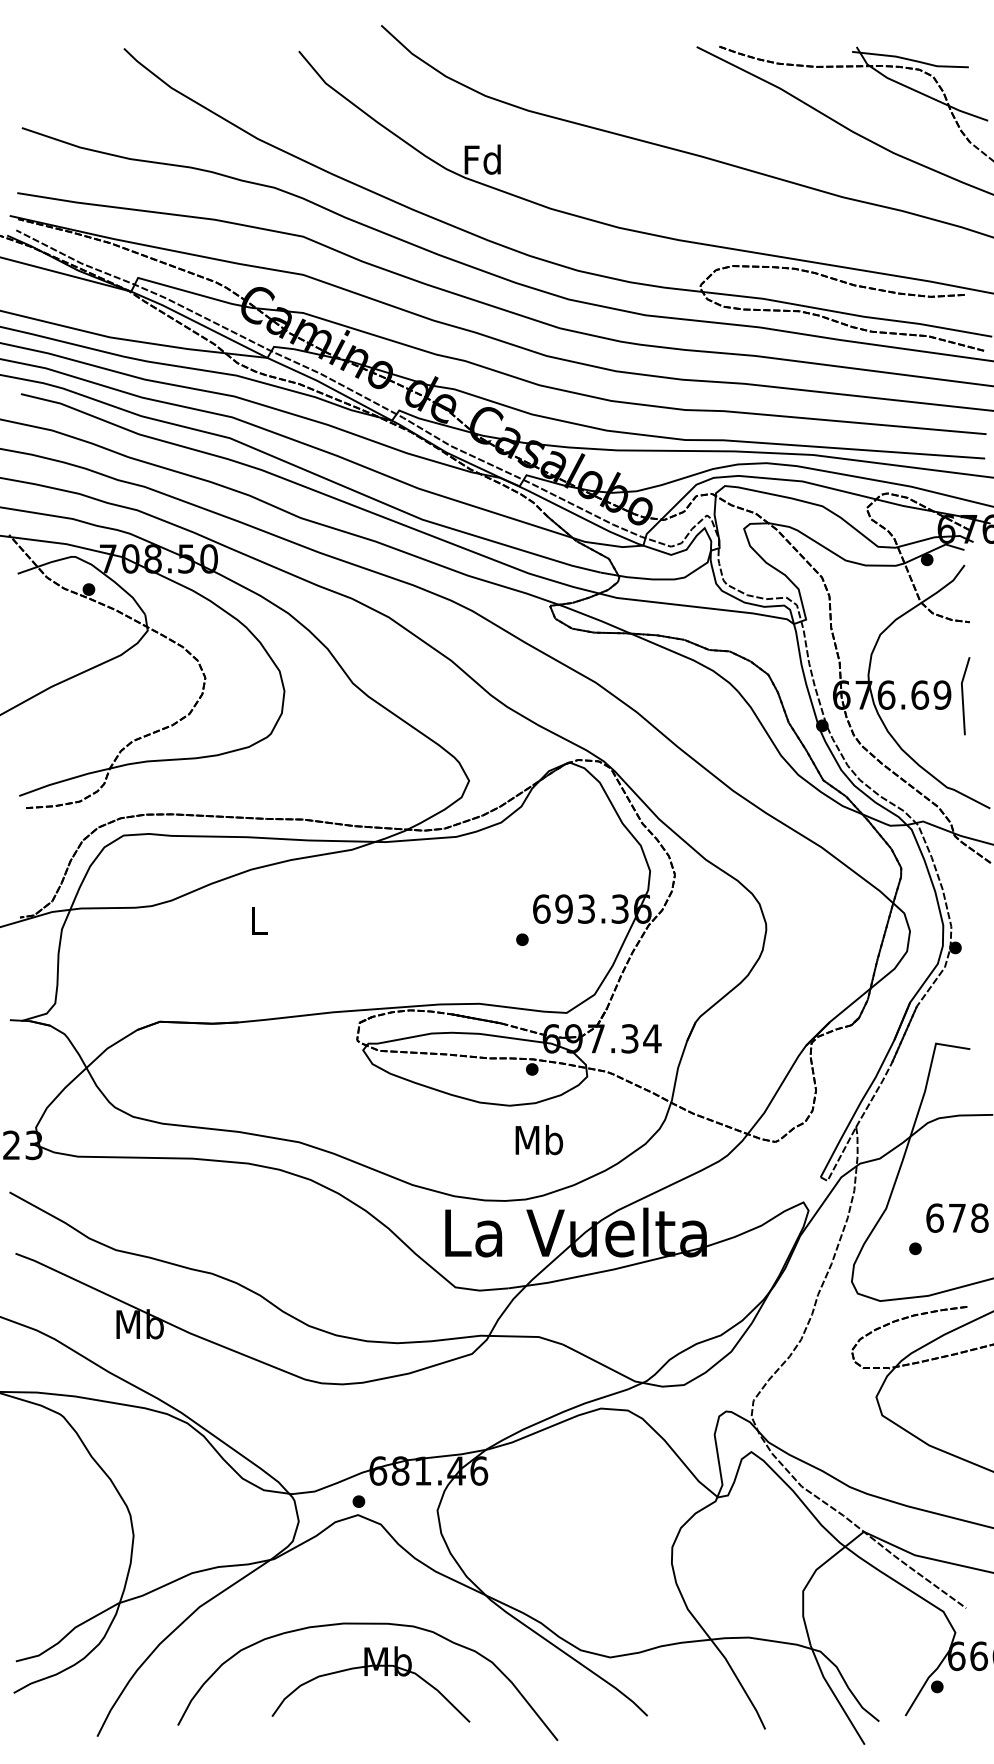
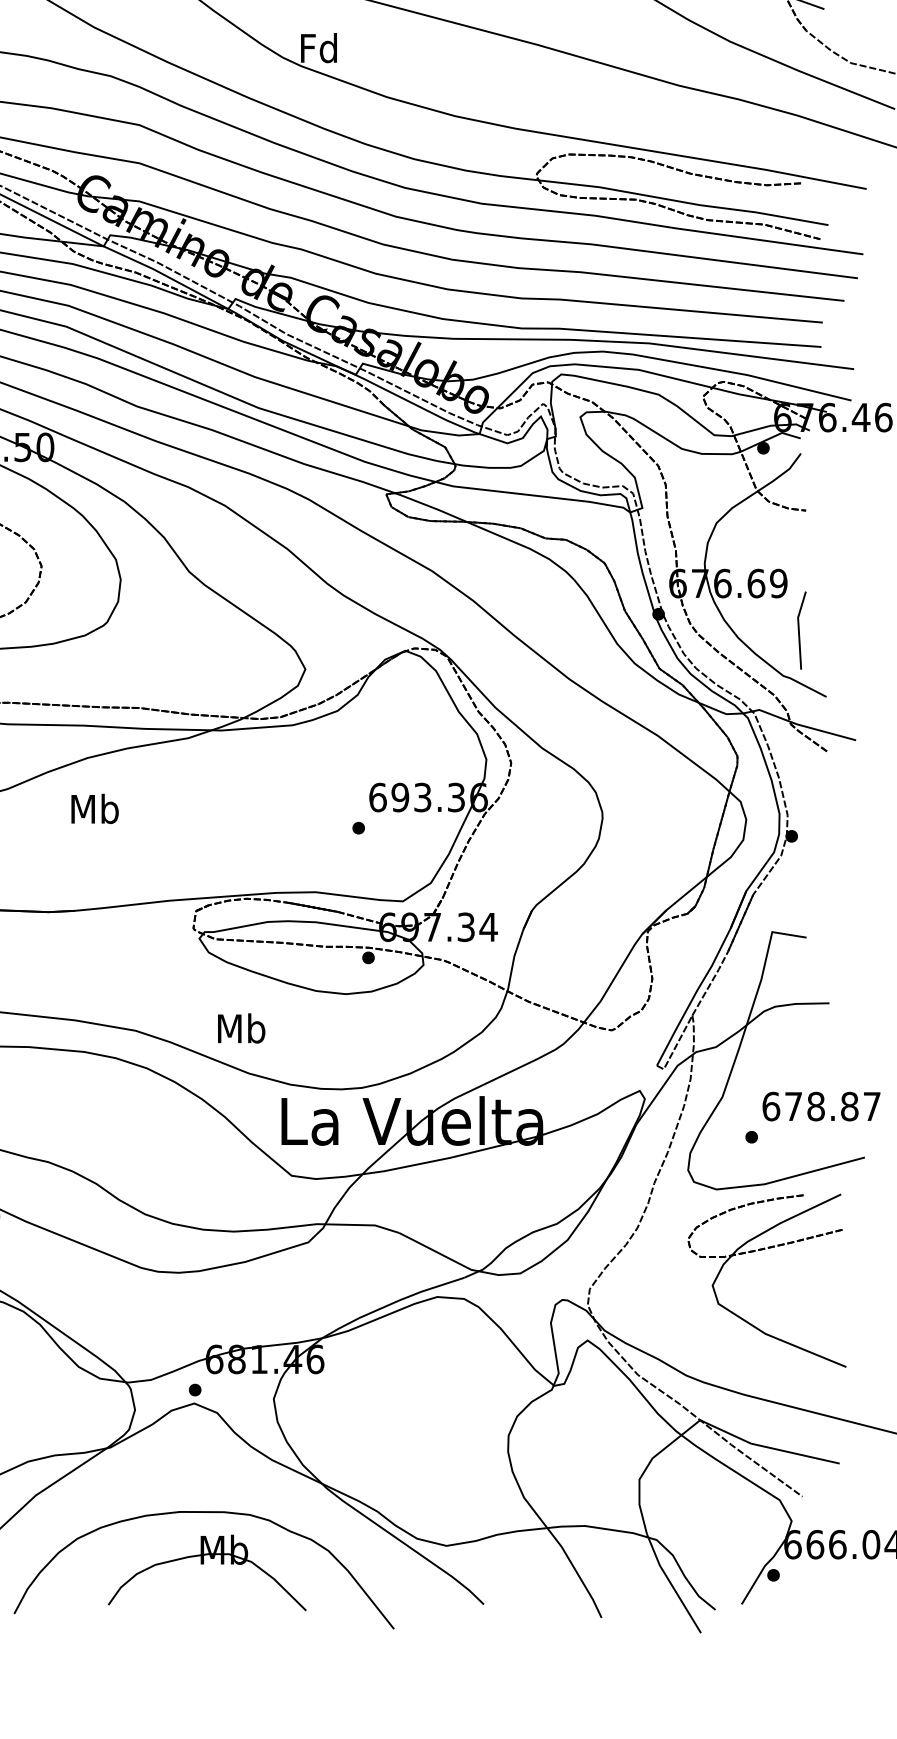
line: (963, 696) -> (799, 630), moved
text: (258, 920) -> (94, 808), L -> Mb
text: (539, 1140) -> (241, 1028), moved

